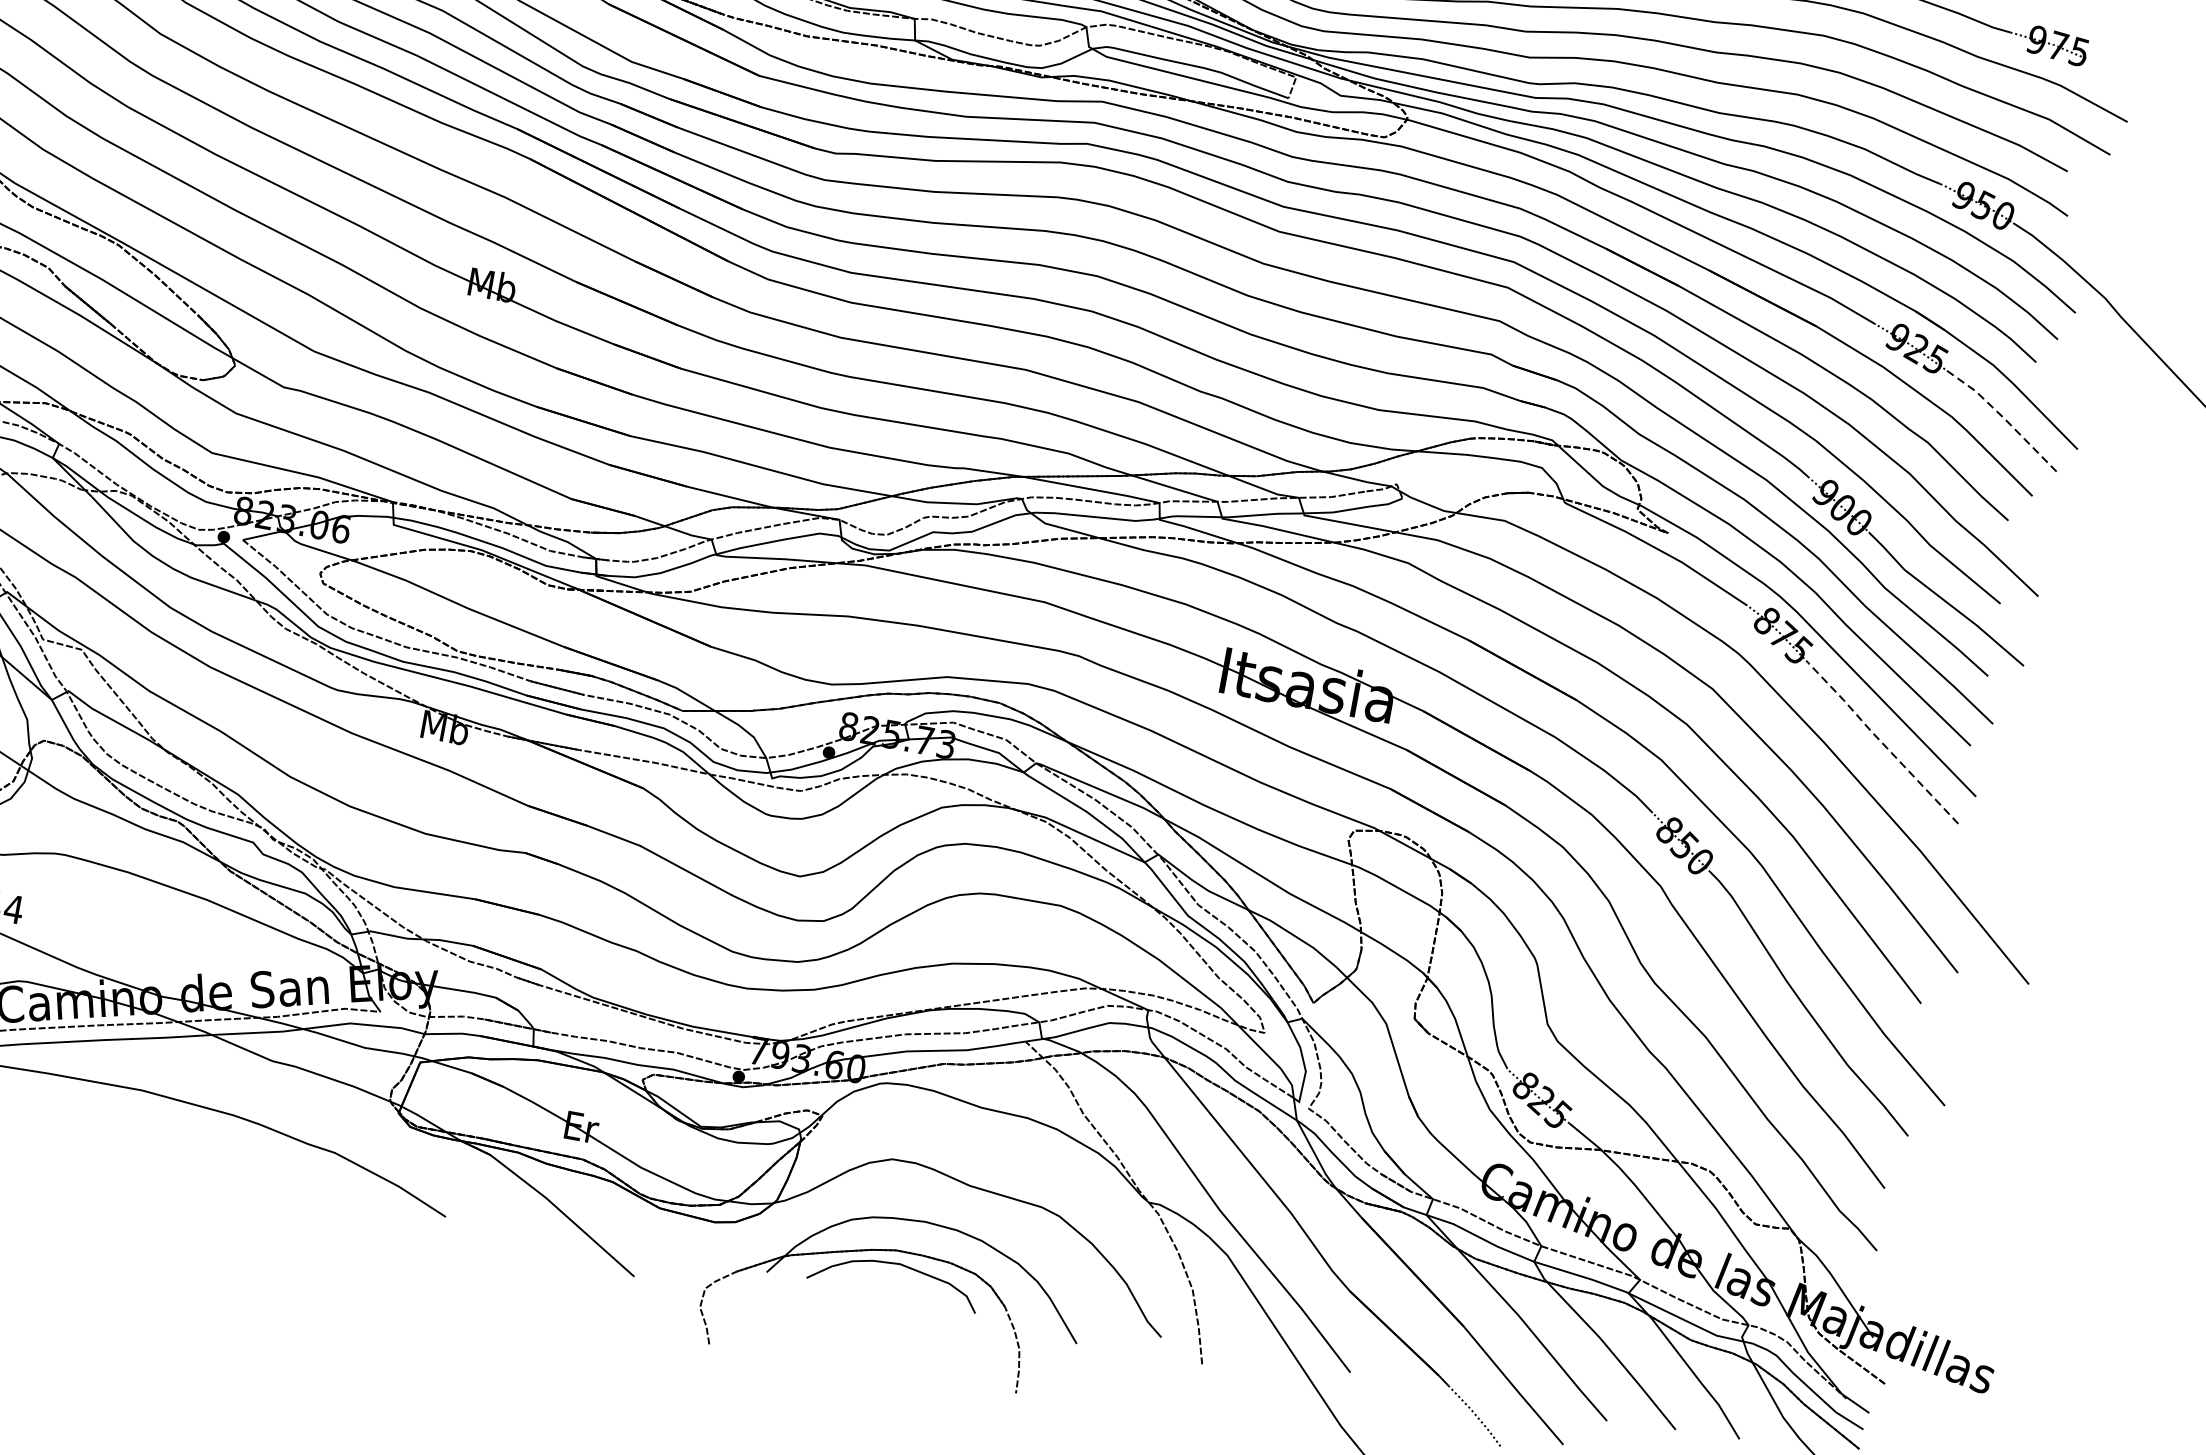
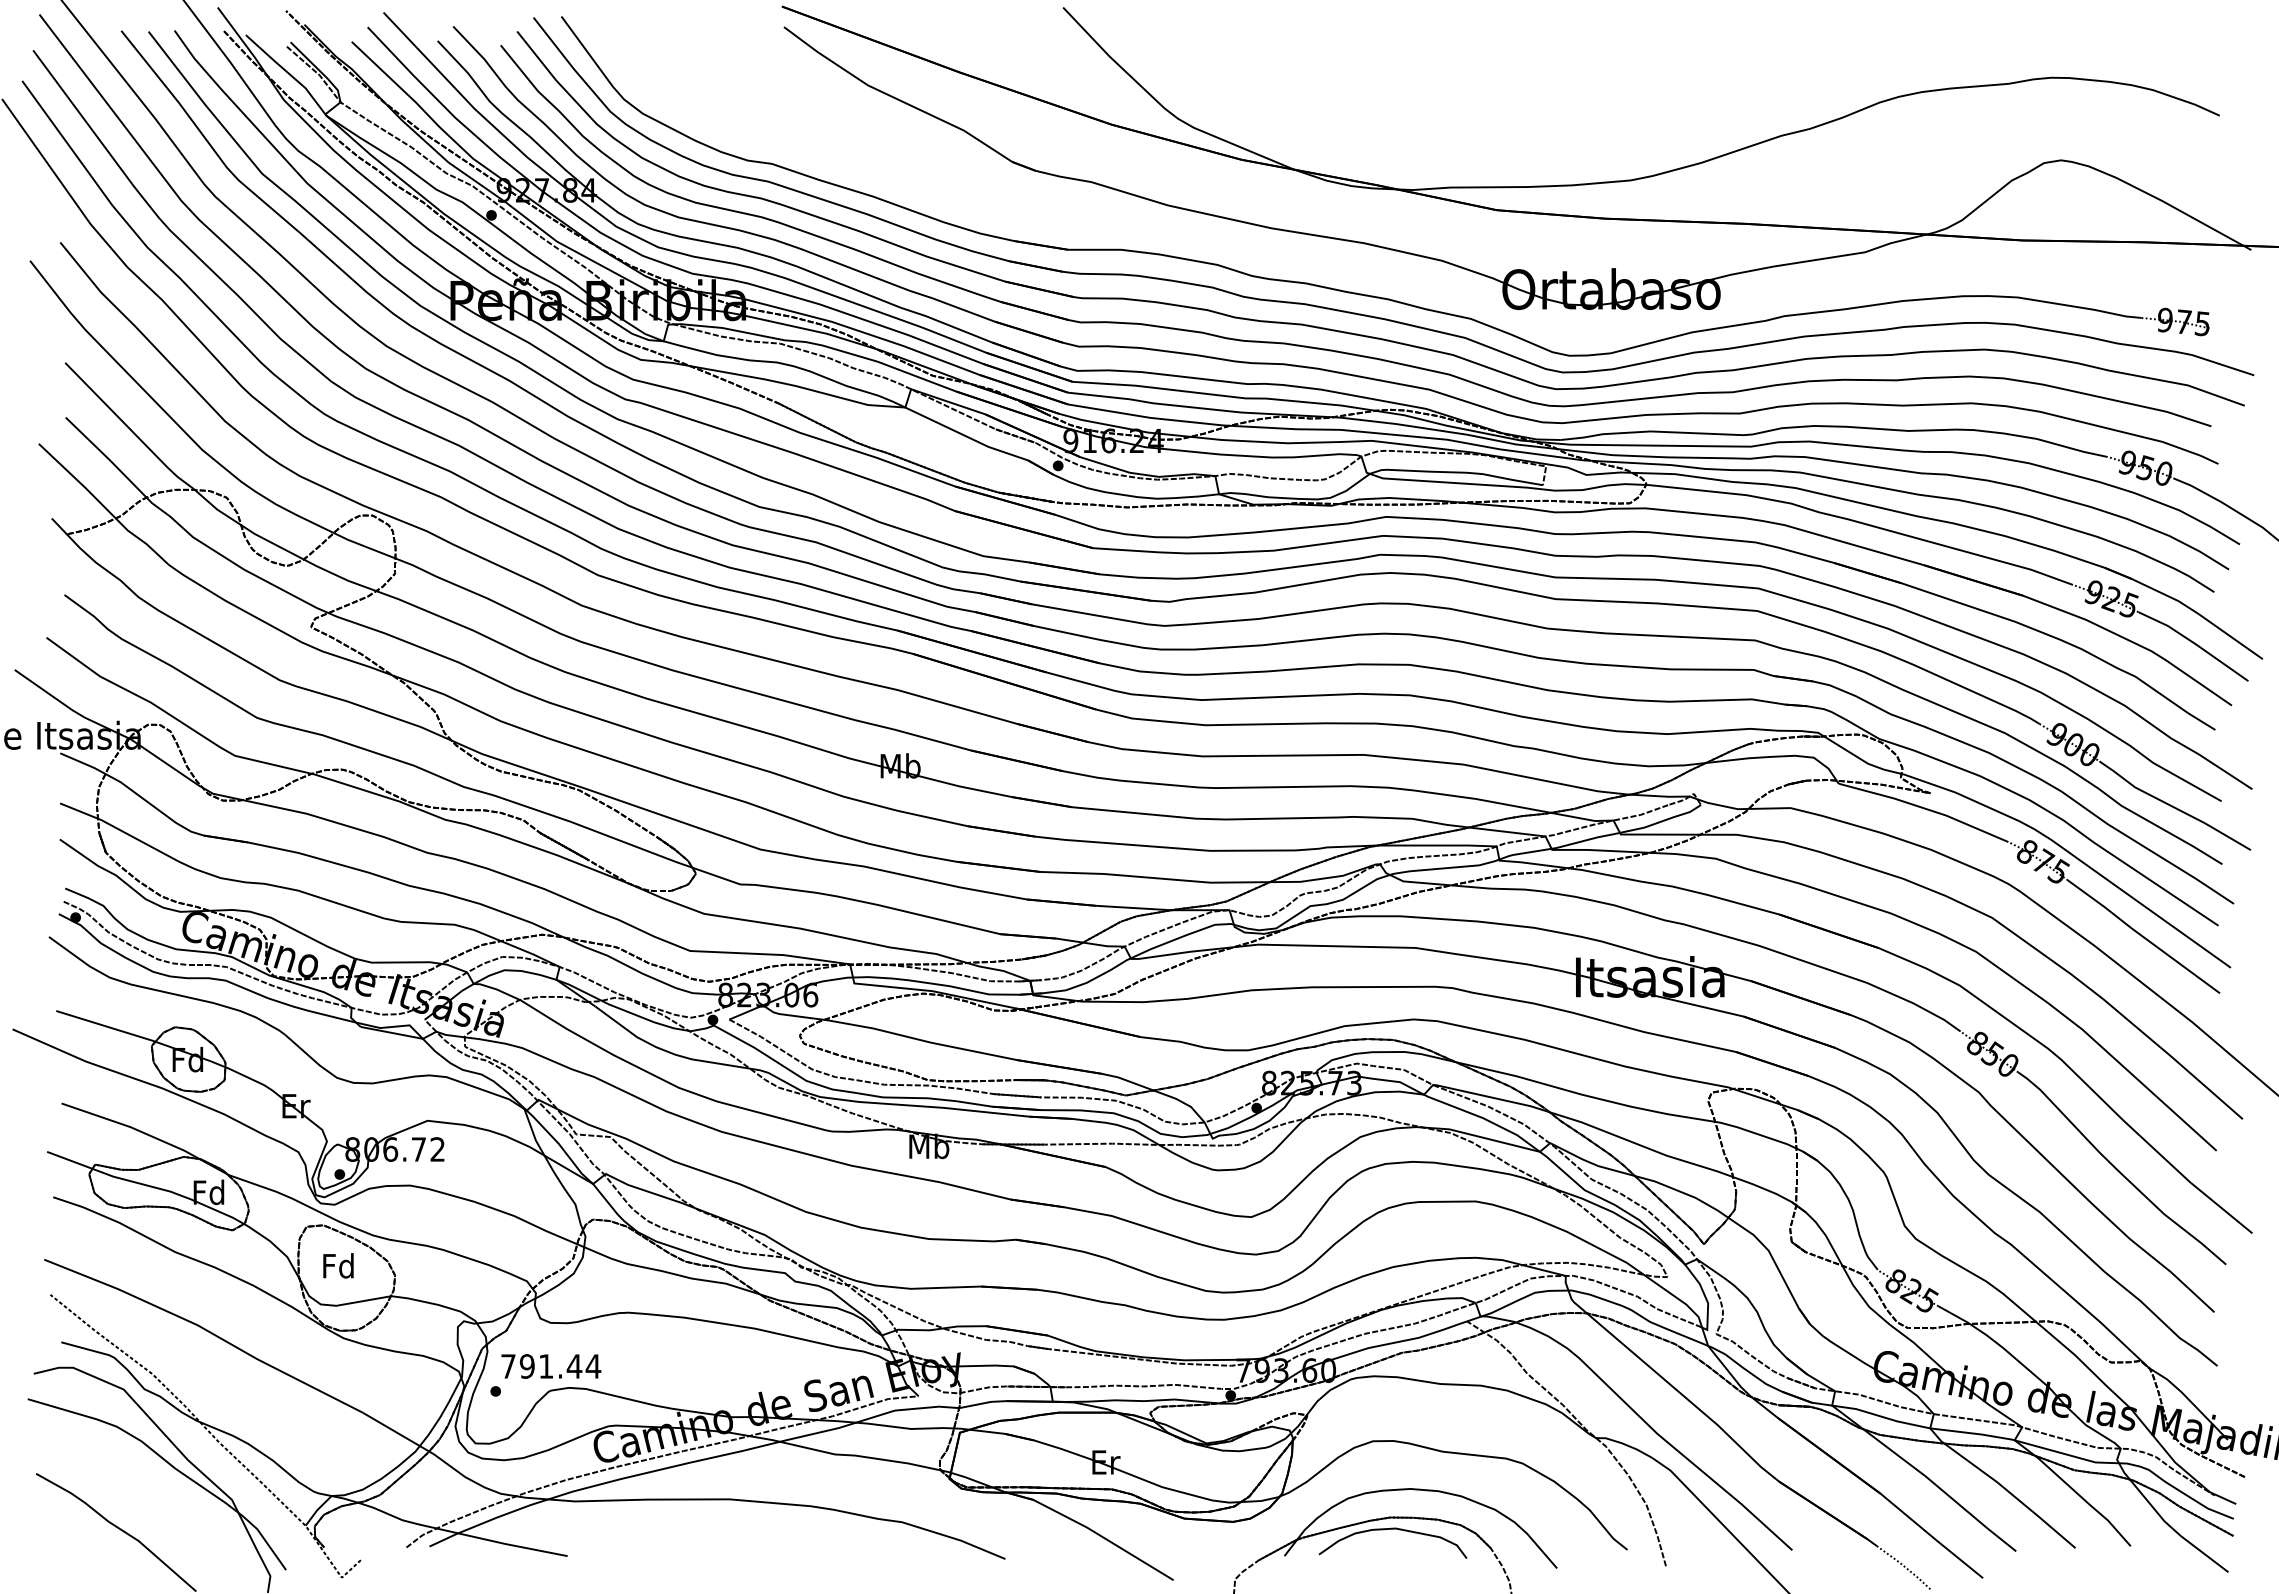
line: (2002, 417) -> (2194, 643), dashed -> solid
line: (1881, 742) -> (2142, 936), dashed -> solid

